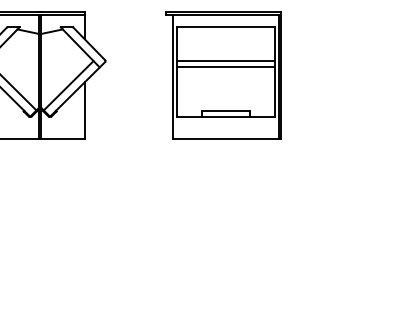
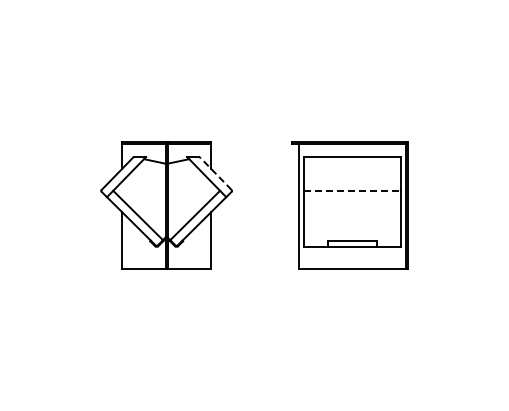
line: (88, 43) -> (215, 173), solid -> dashed
line: (225, 60) -> (352, 190), solid -> dashed
line: (225, 67) -> (352, 197), removed

